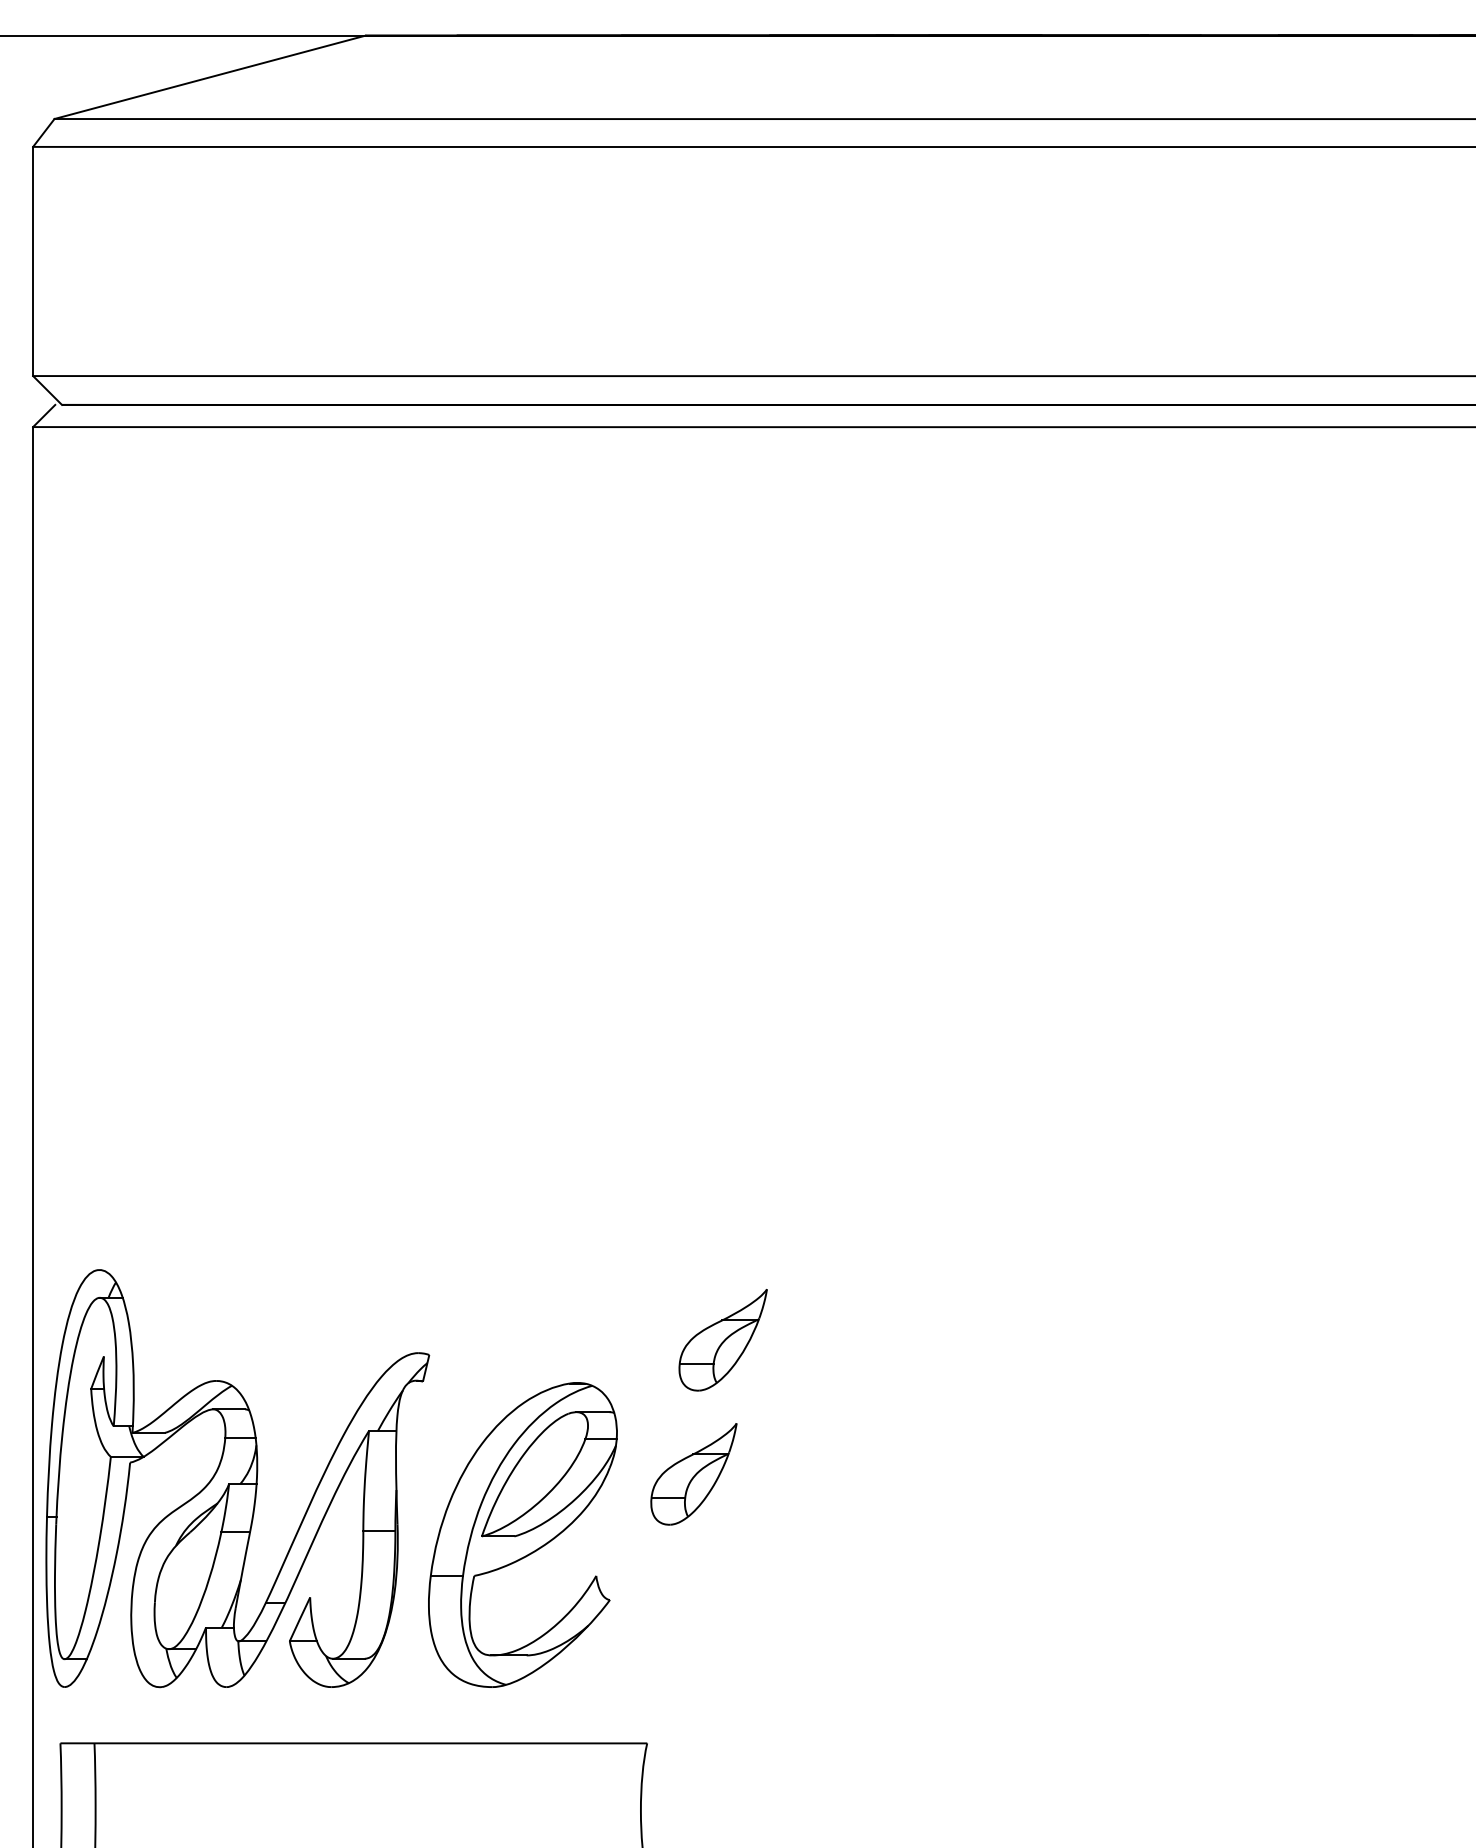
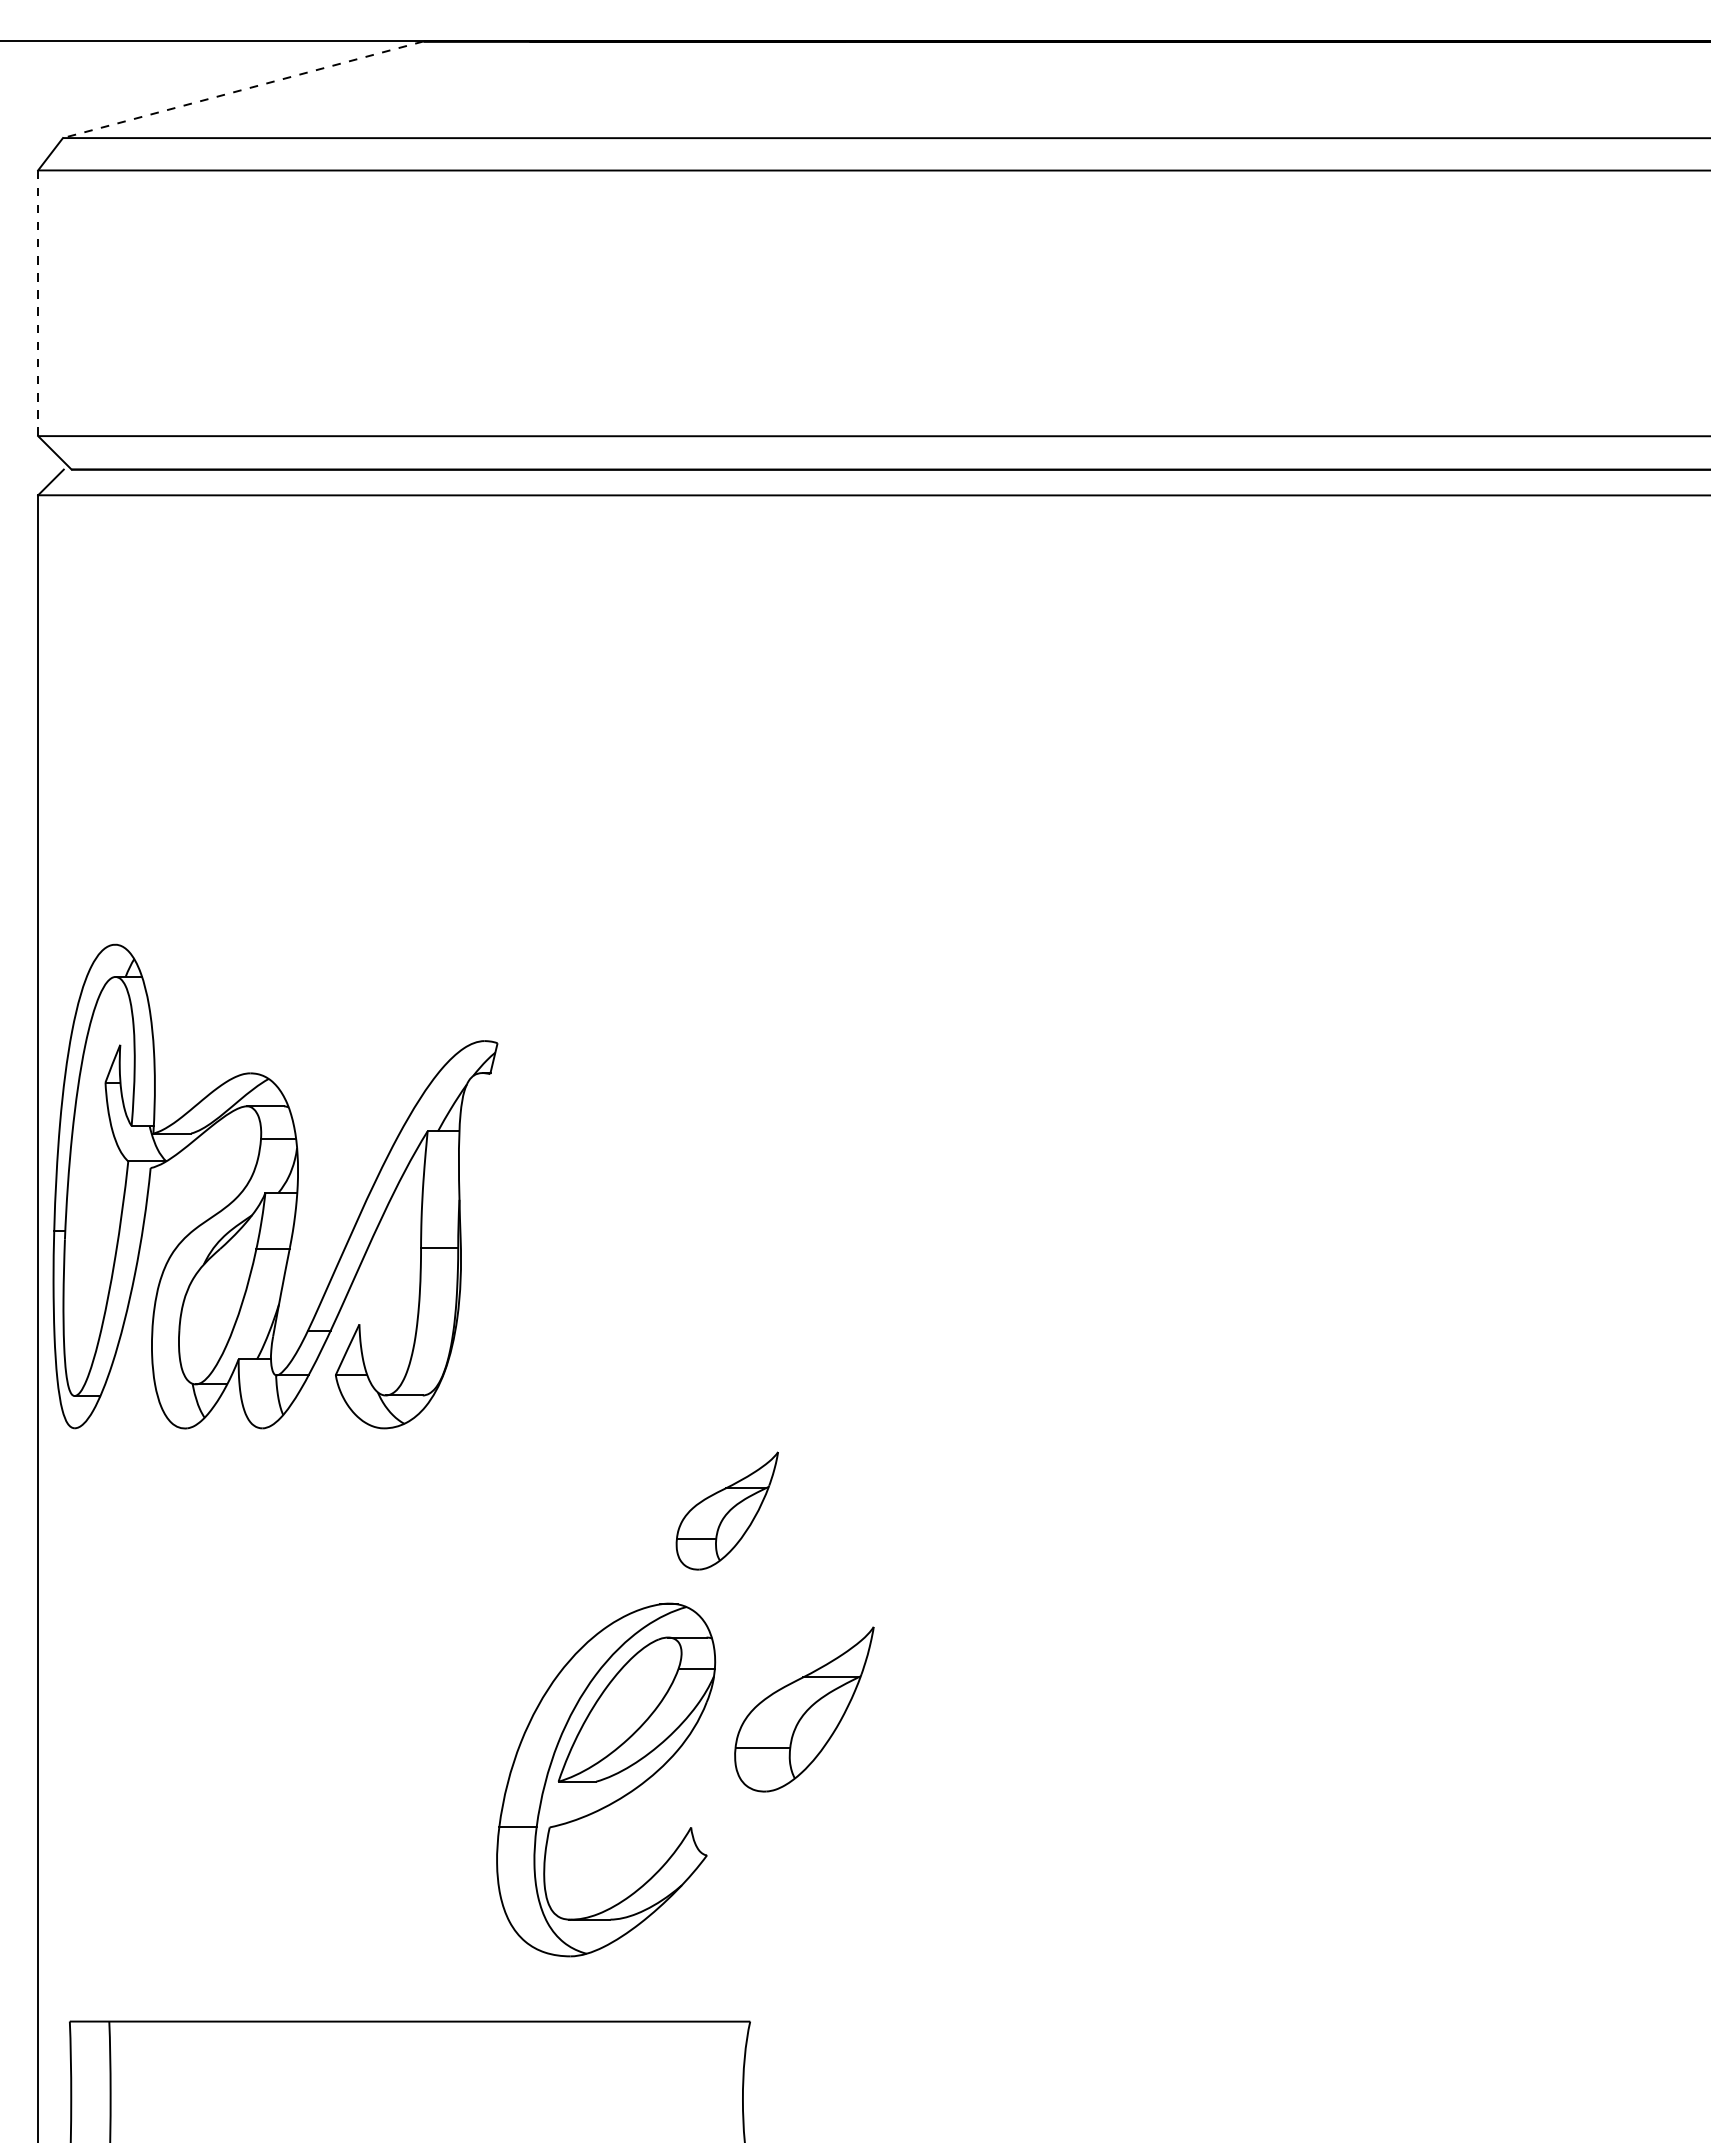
line: (210, 77) -> (243, 89), solid -> dashed
line: (33, 261) -> (38, 303), solid -> dashed
part: (722, 1339) -> (726, 1510), moved
part: (694, 1474) -> (804, 1709), size x1.4
part: (237, 1478) -> (275, 1186), moved

